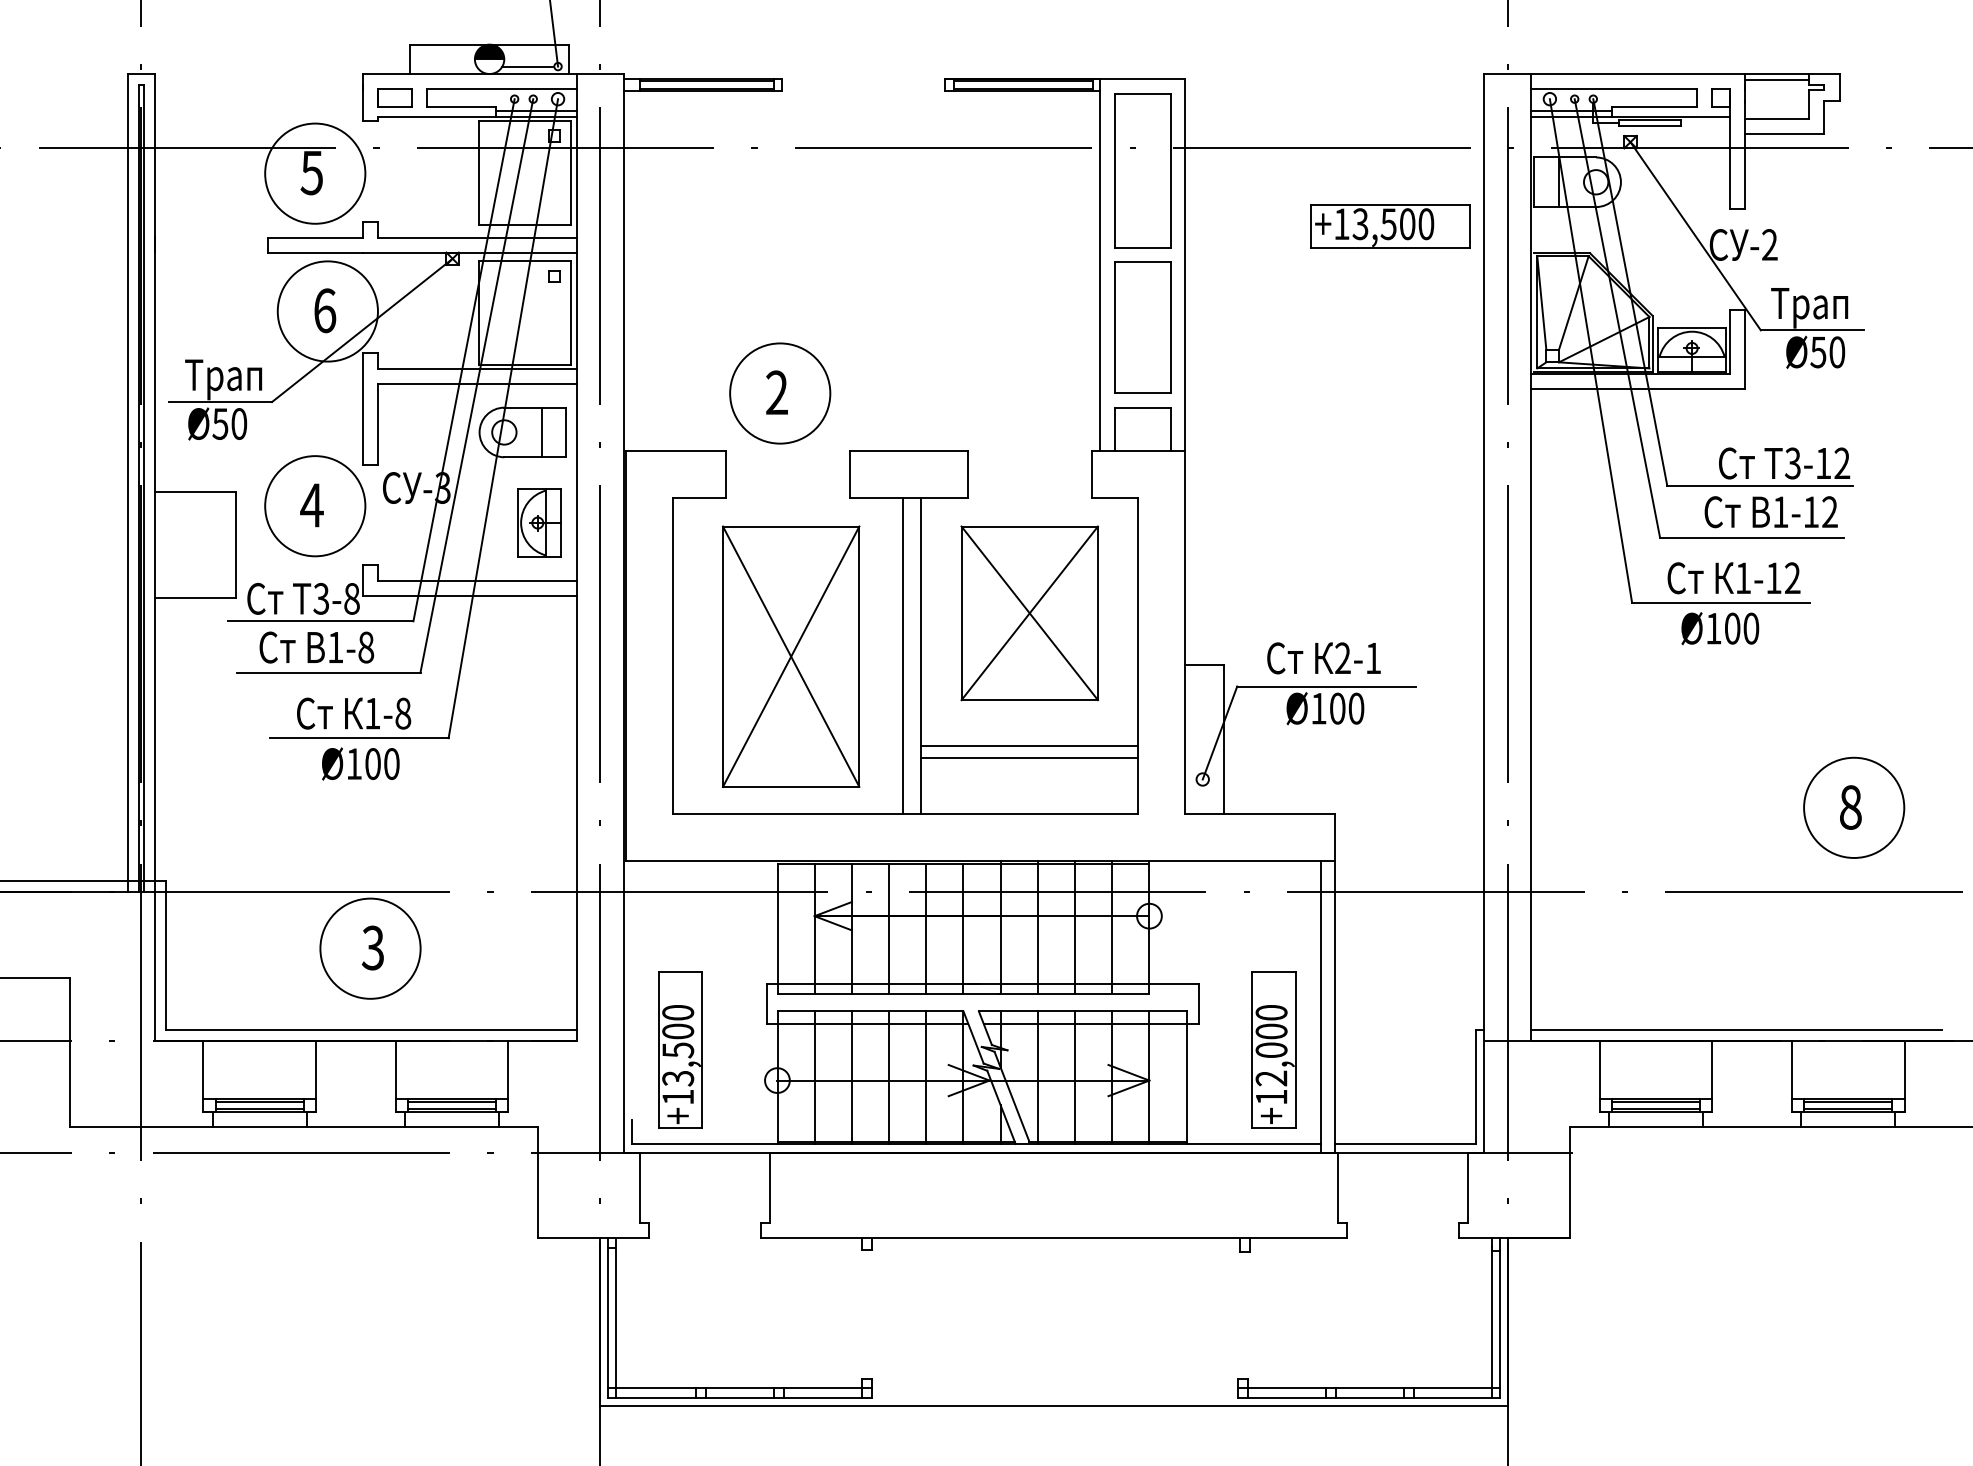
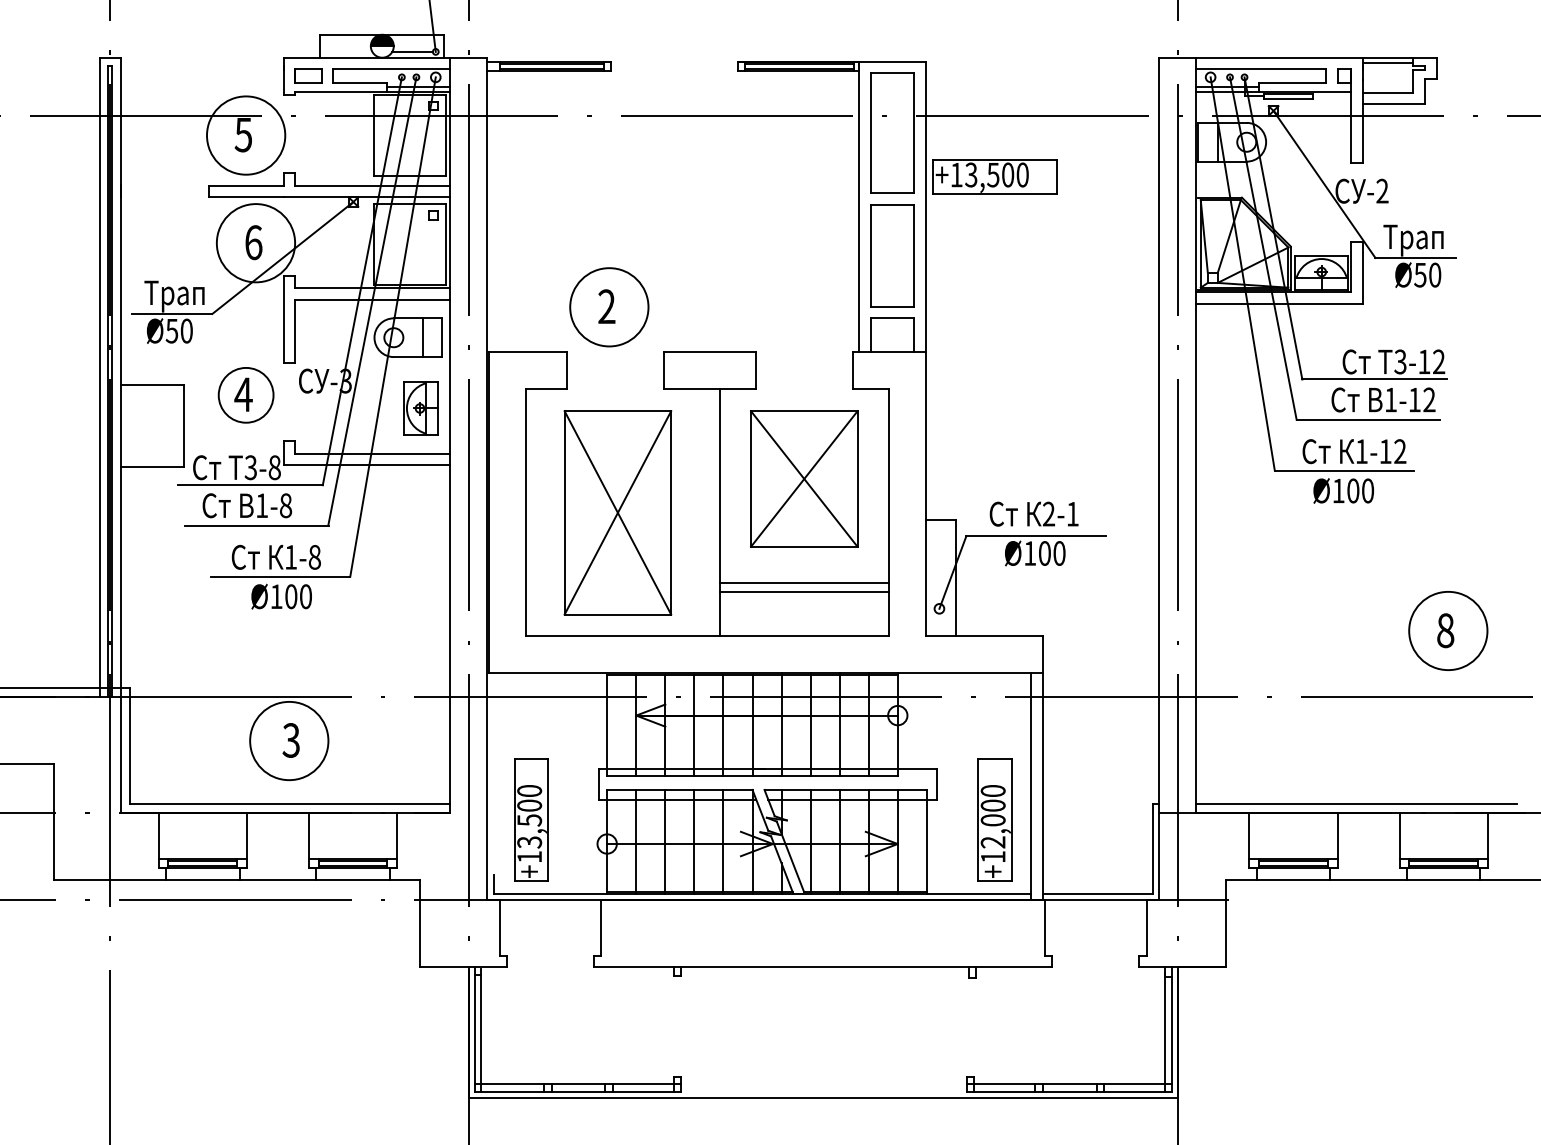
part: (1390, 226) -> (994, 176), moved
circle: (315, 506) -> (246, 395), size x0.7
line: (902, 656) -> (704, 512), removed

